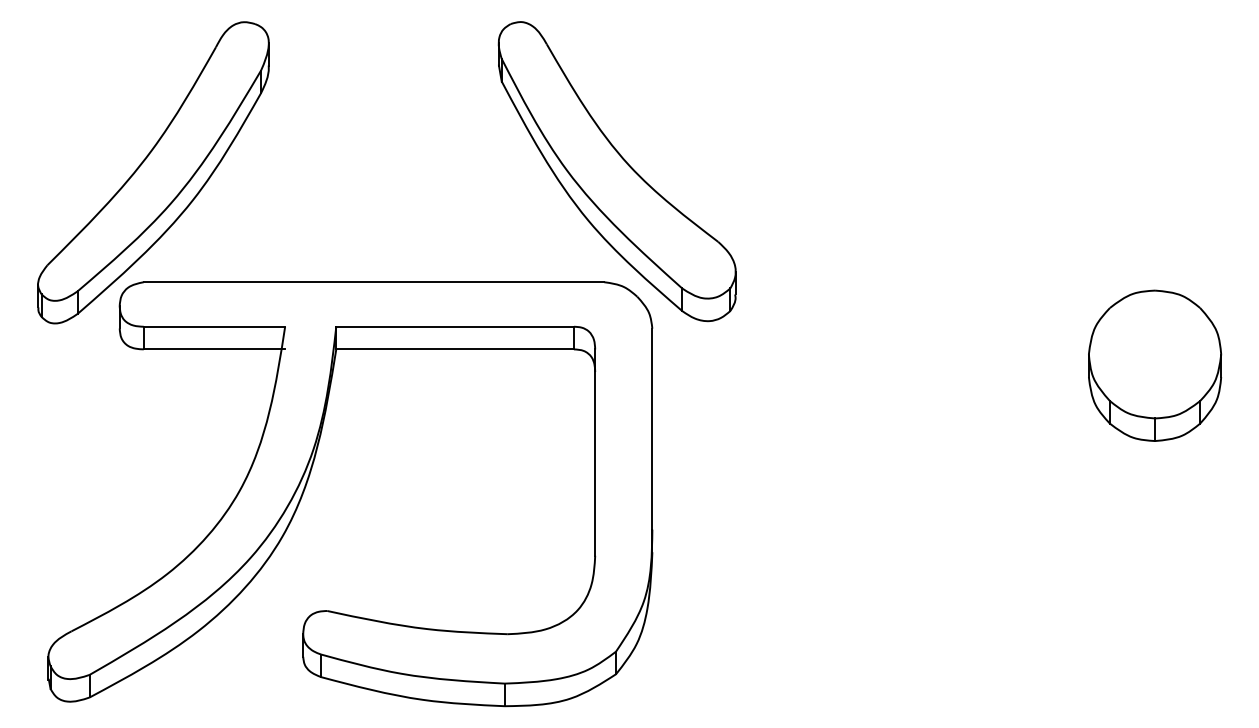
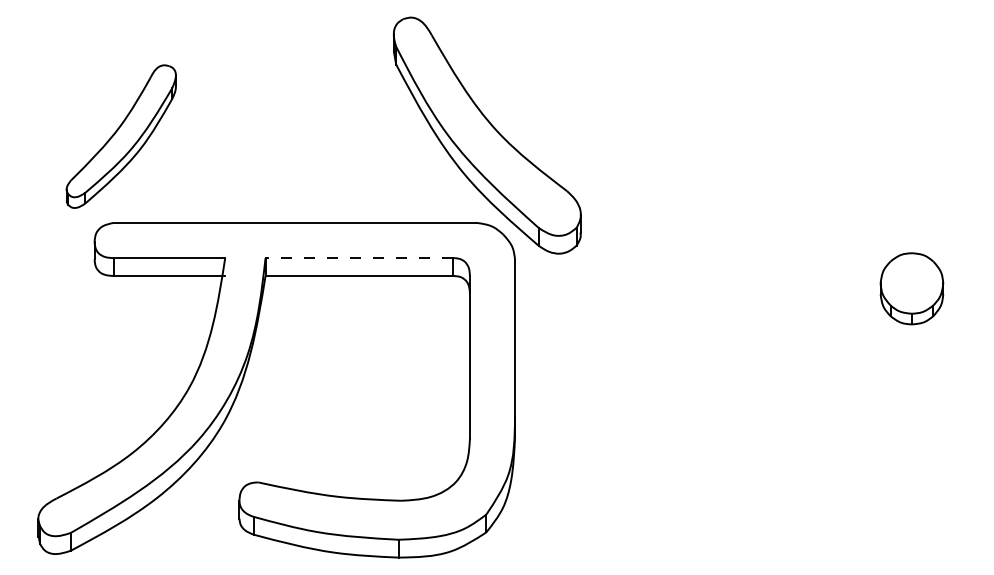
part: (153, 172) -> (121, 136), size x0.6
line: (455, 326) -> (359, 257), solid -> dashed
part: (1155, 365) -> (912, 288), size x0.6

